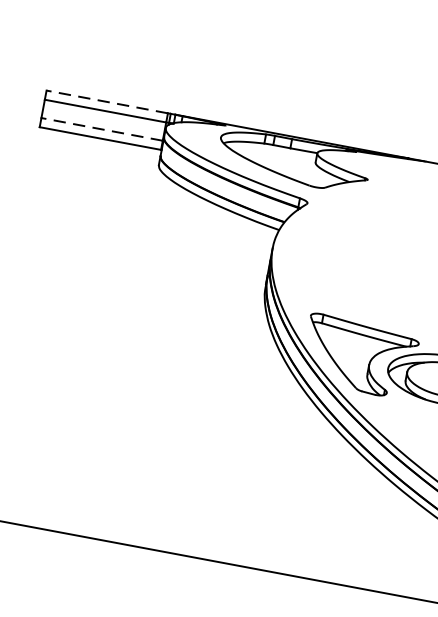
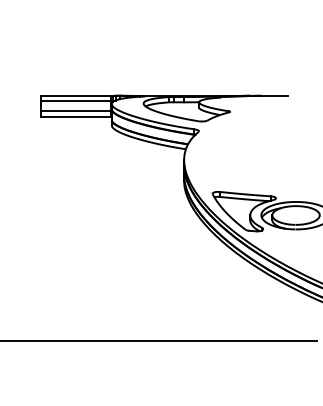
line: (105, 101) -> (75, 95), dashed -> solid
line: (100, 129) -> (75, 111), dashed -> solid

